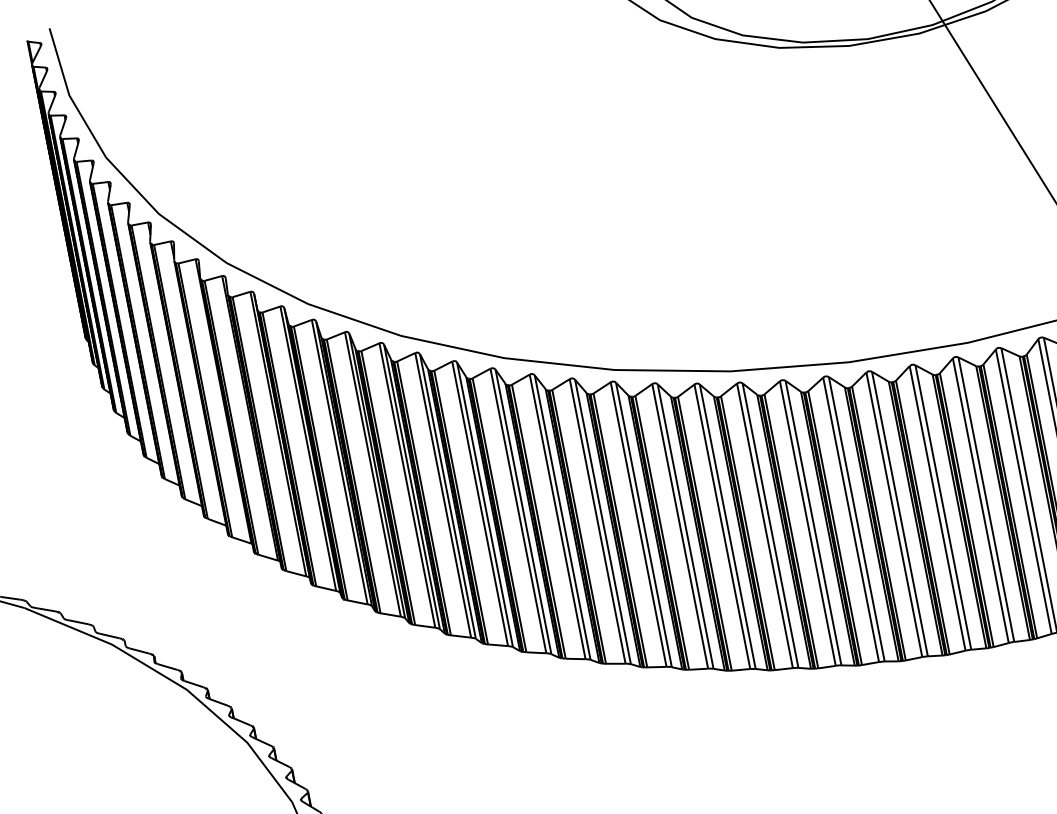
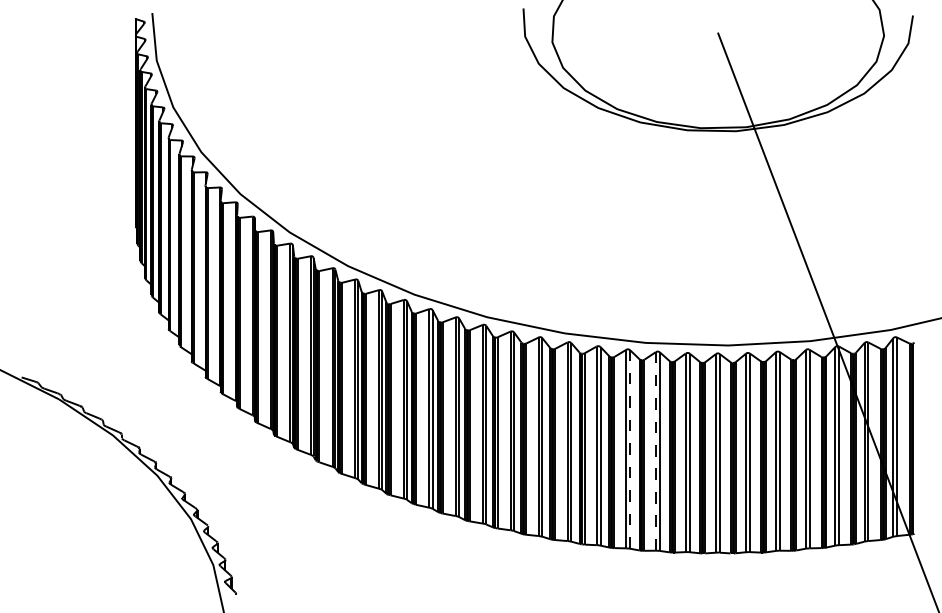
line: (893, 513) -> (655, 450), solid -> dashed
line: (857, 517) -> (630, 448), solid -> dashed

